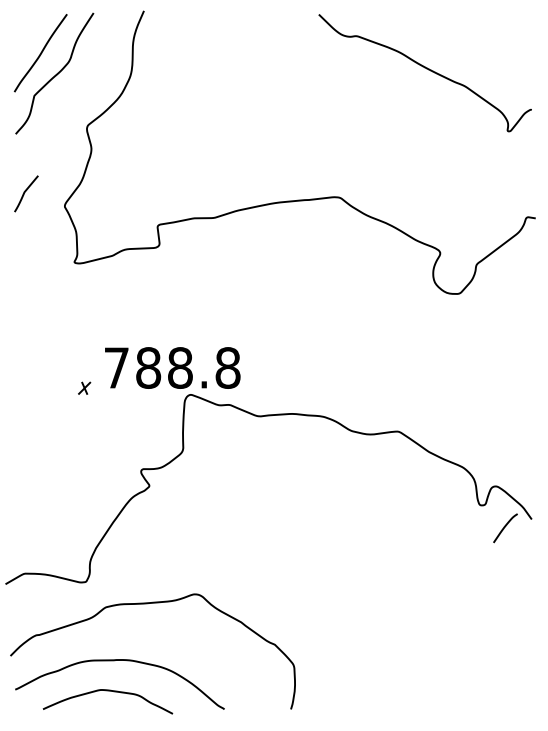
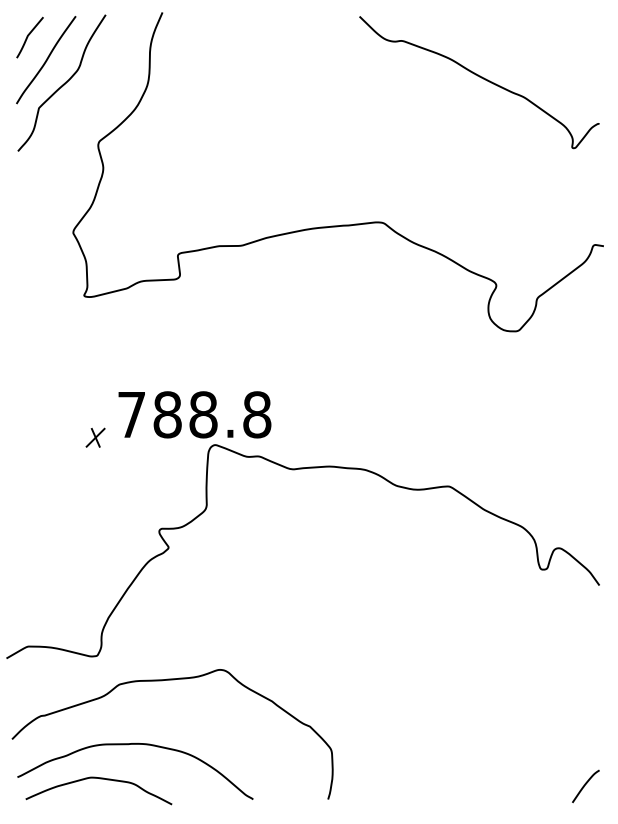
curve: (25, 193) -> (28, 37), moved
part: (84, 388) -> (95, 437), size x1.43
curve: (505, 527) -> (585, 785), moved
curve: (108, 691) -> (99, 779), moved

